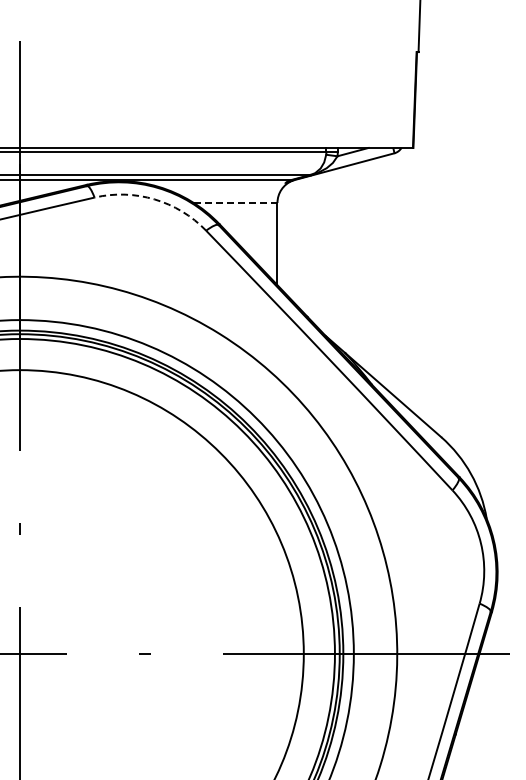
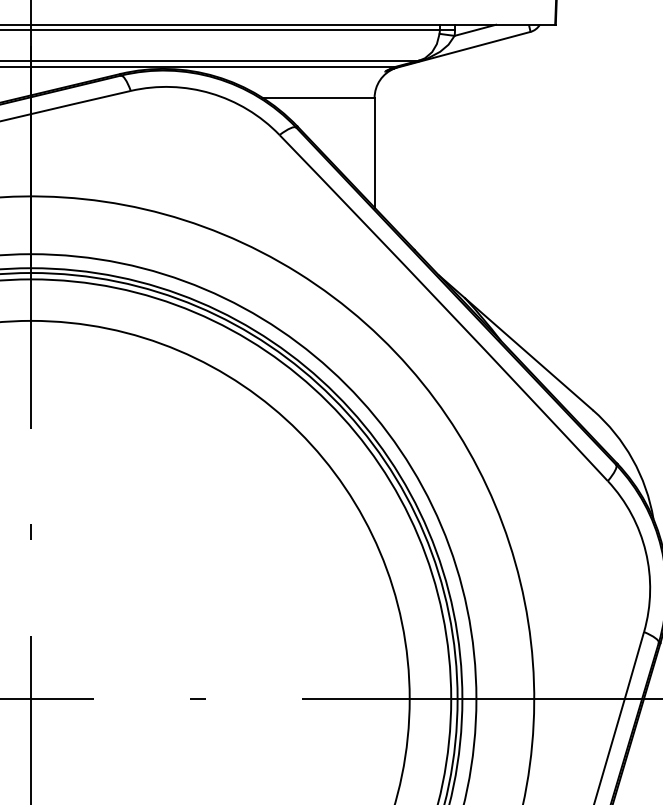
arc: (154, 199) -> (210, 93), dashed -> solid
line: (235, 202) -> (318, 97), dashed -> solid

